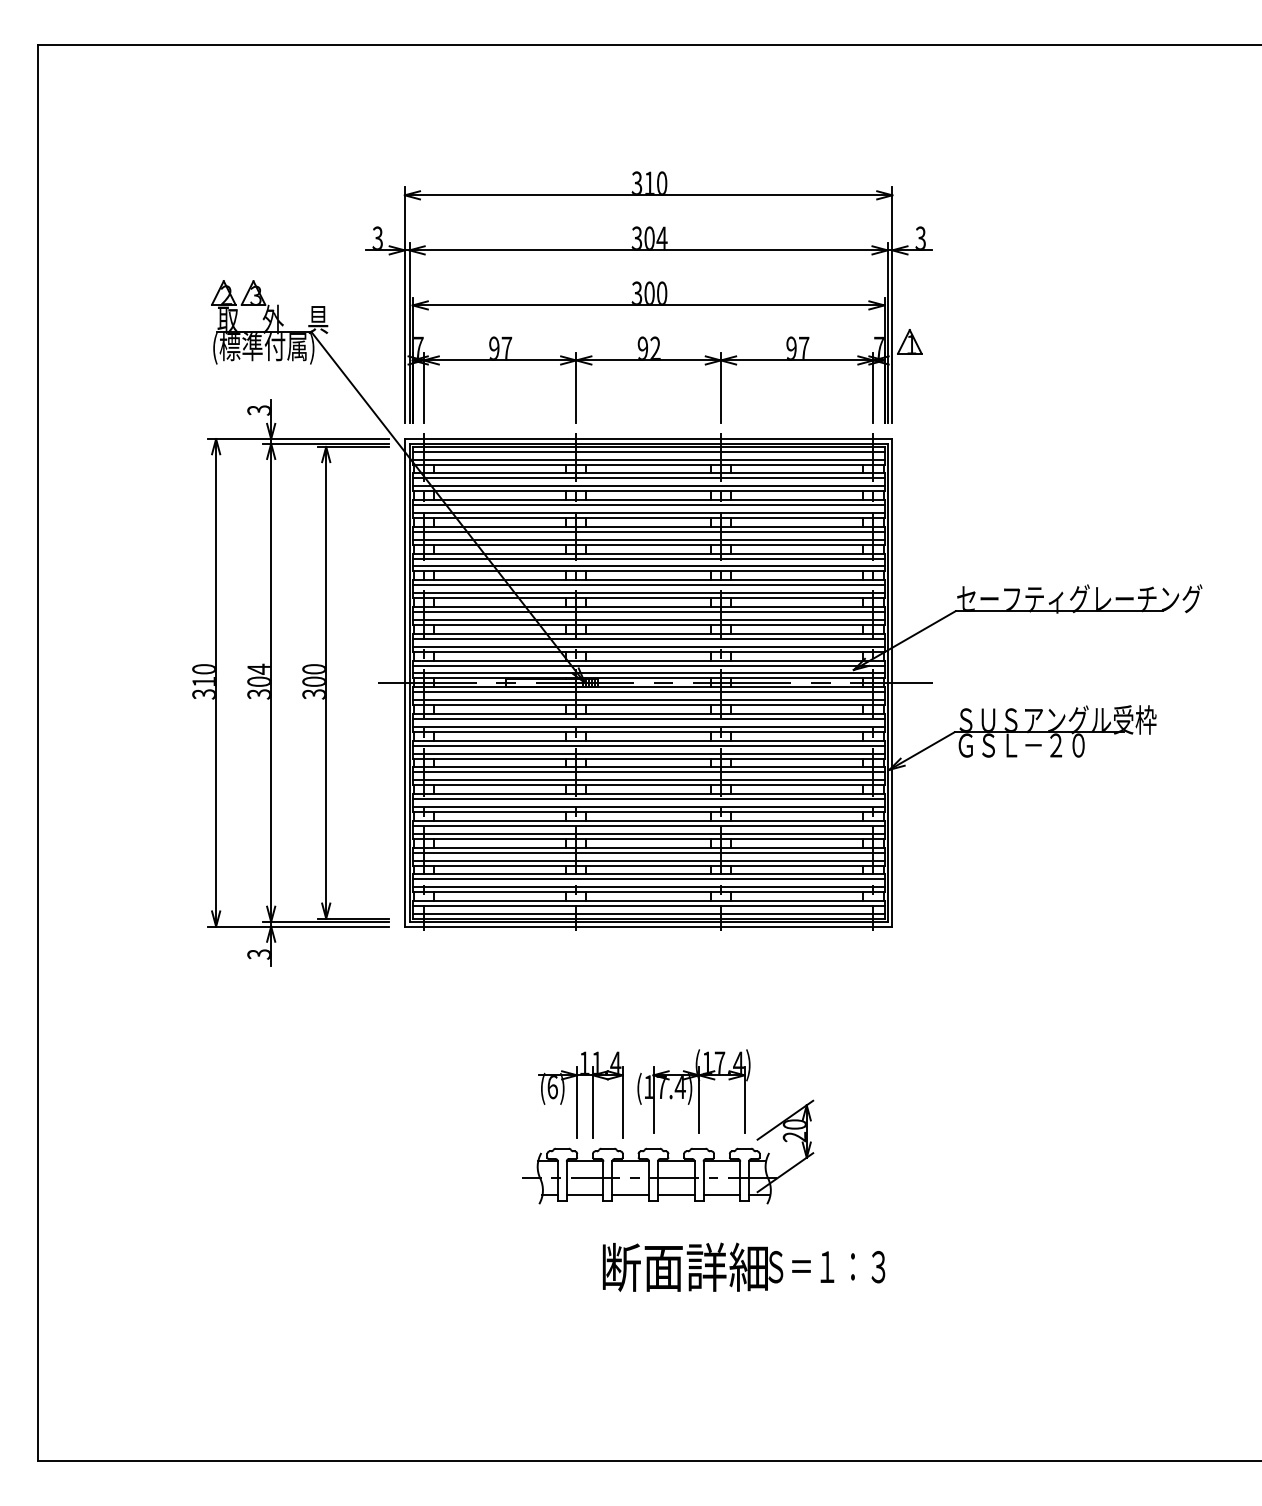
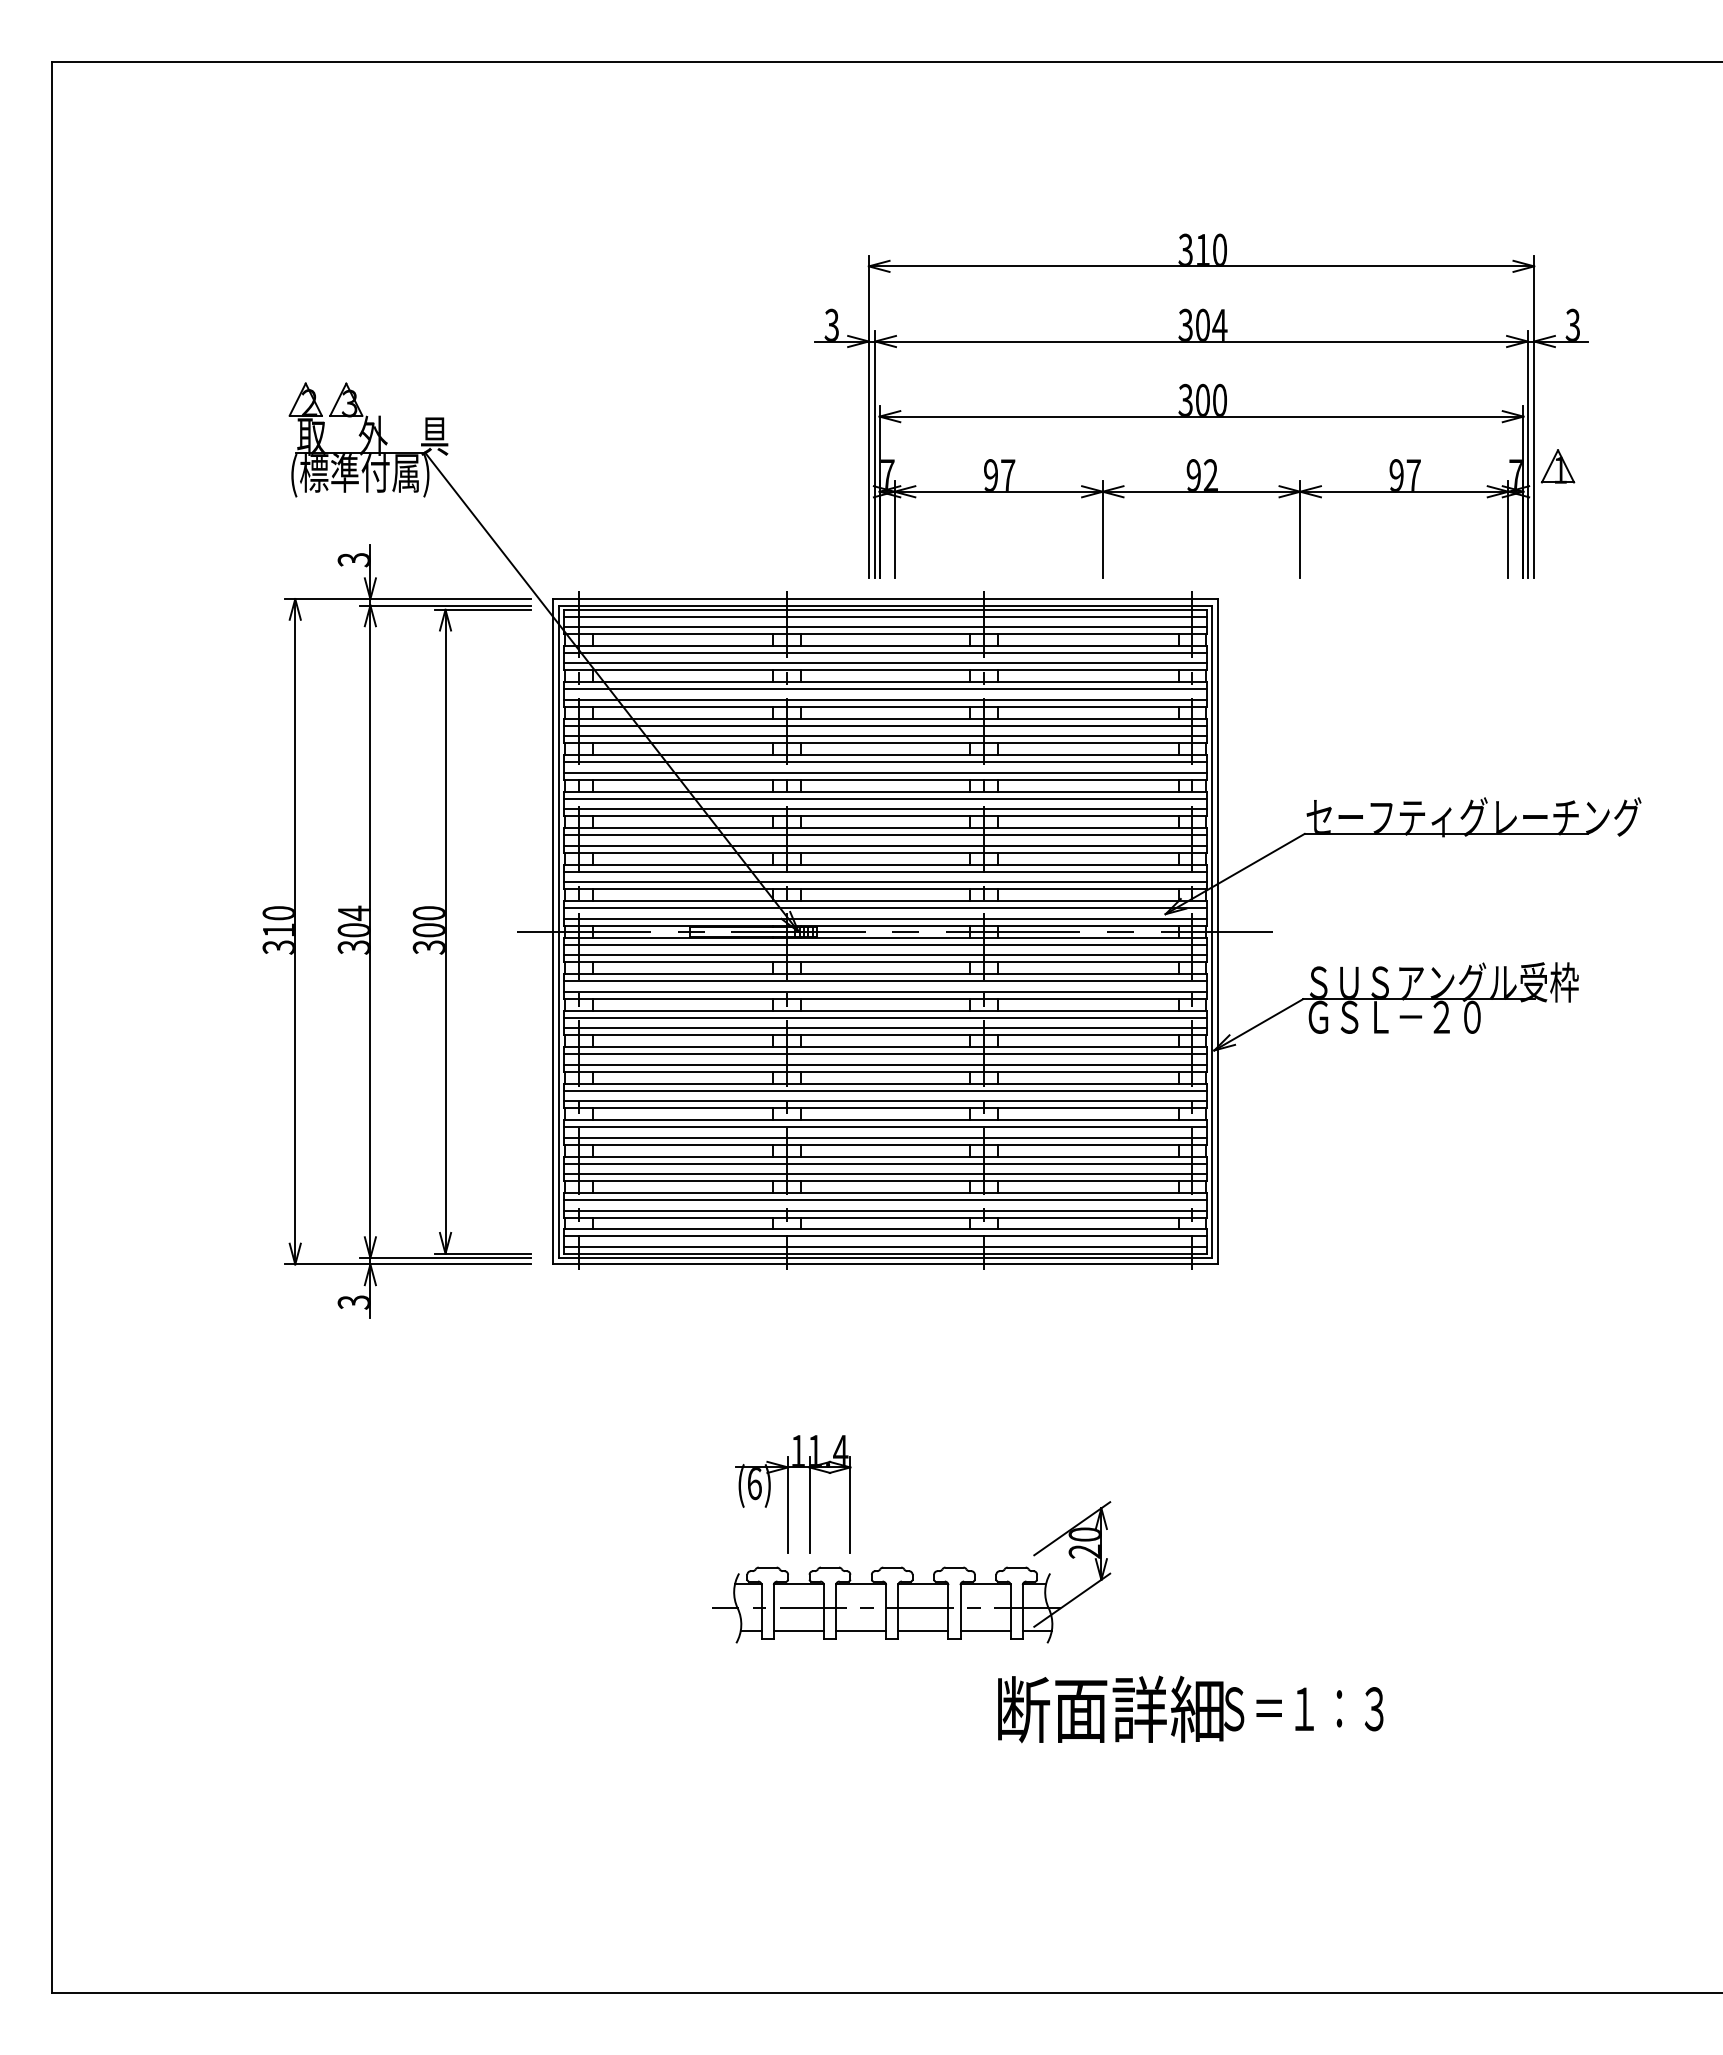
part: (648, 297) -> (1201, 405), moved
part: (694, 1090) -> (947, 1488), removed
text: (743, 1267) -> (1190, 1709), moved

